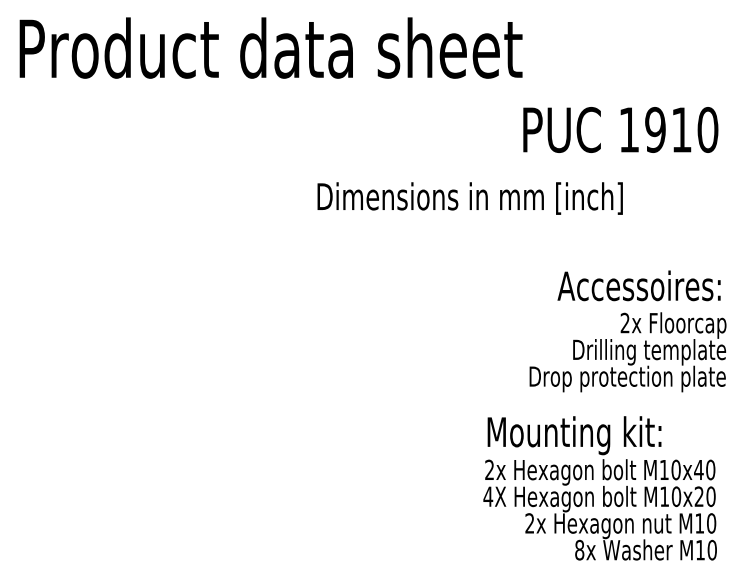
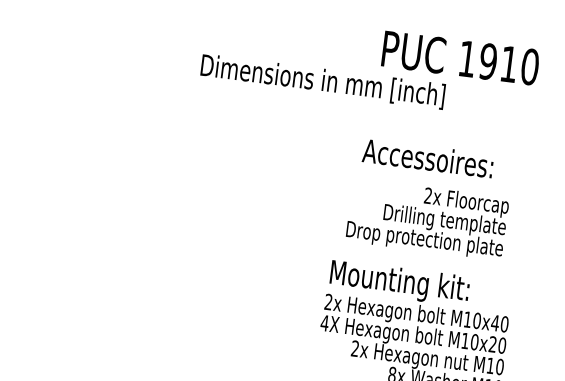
text: (620, 129) -> (460, 57), moved
text: (469, 198) -> (322, 81), moved
text: (638, 285) -> (427, 158), moved
text: (627, 352) -> (427, 219), moved

